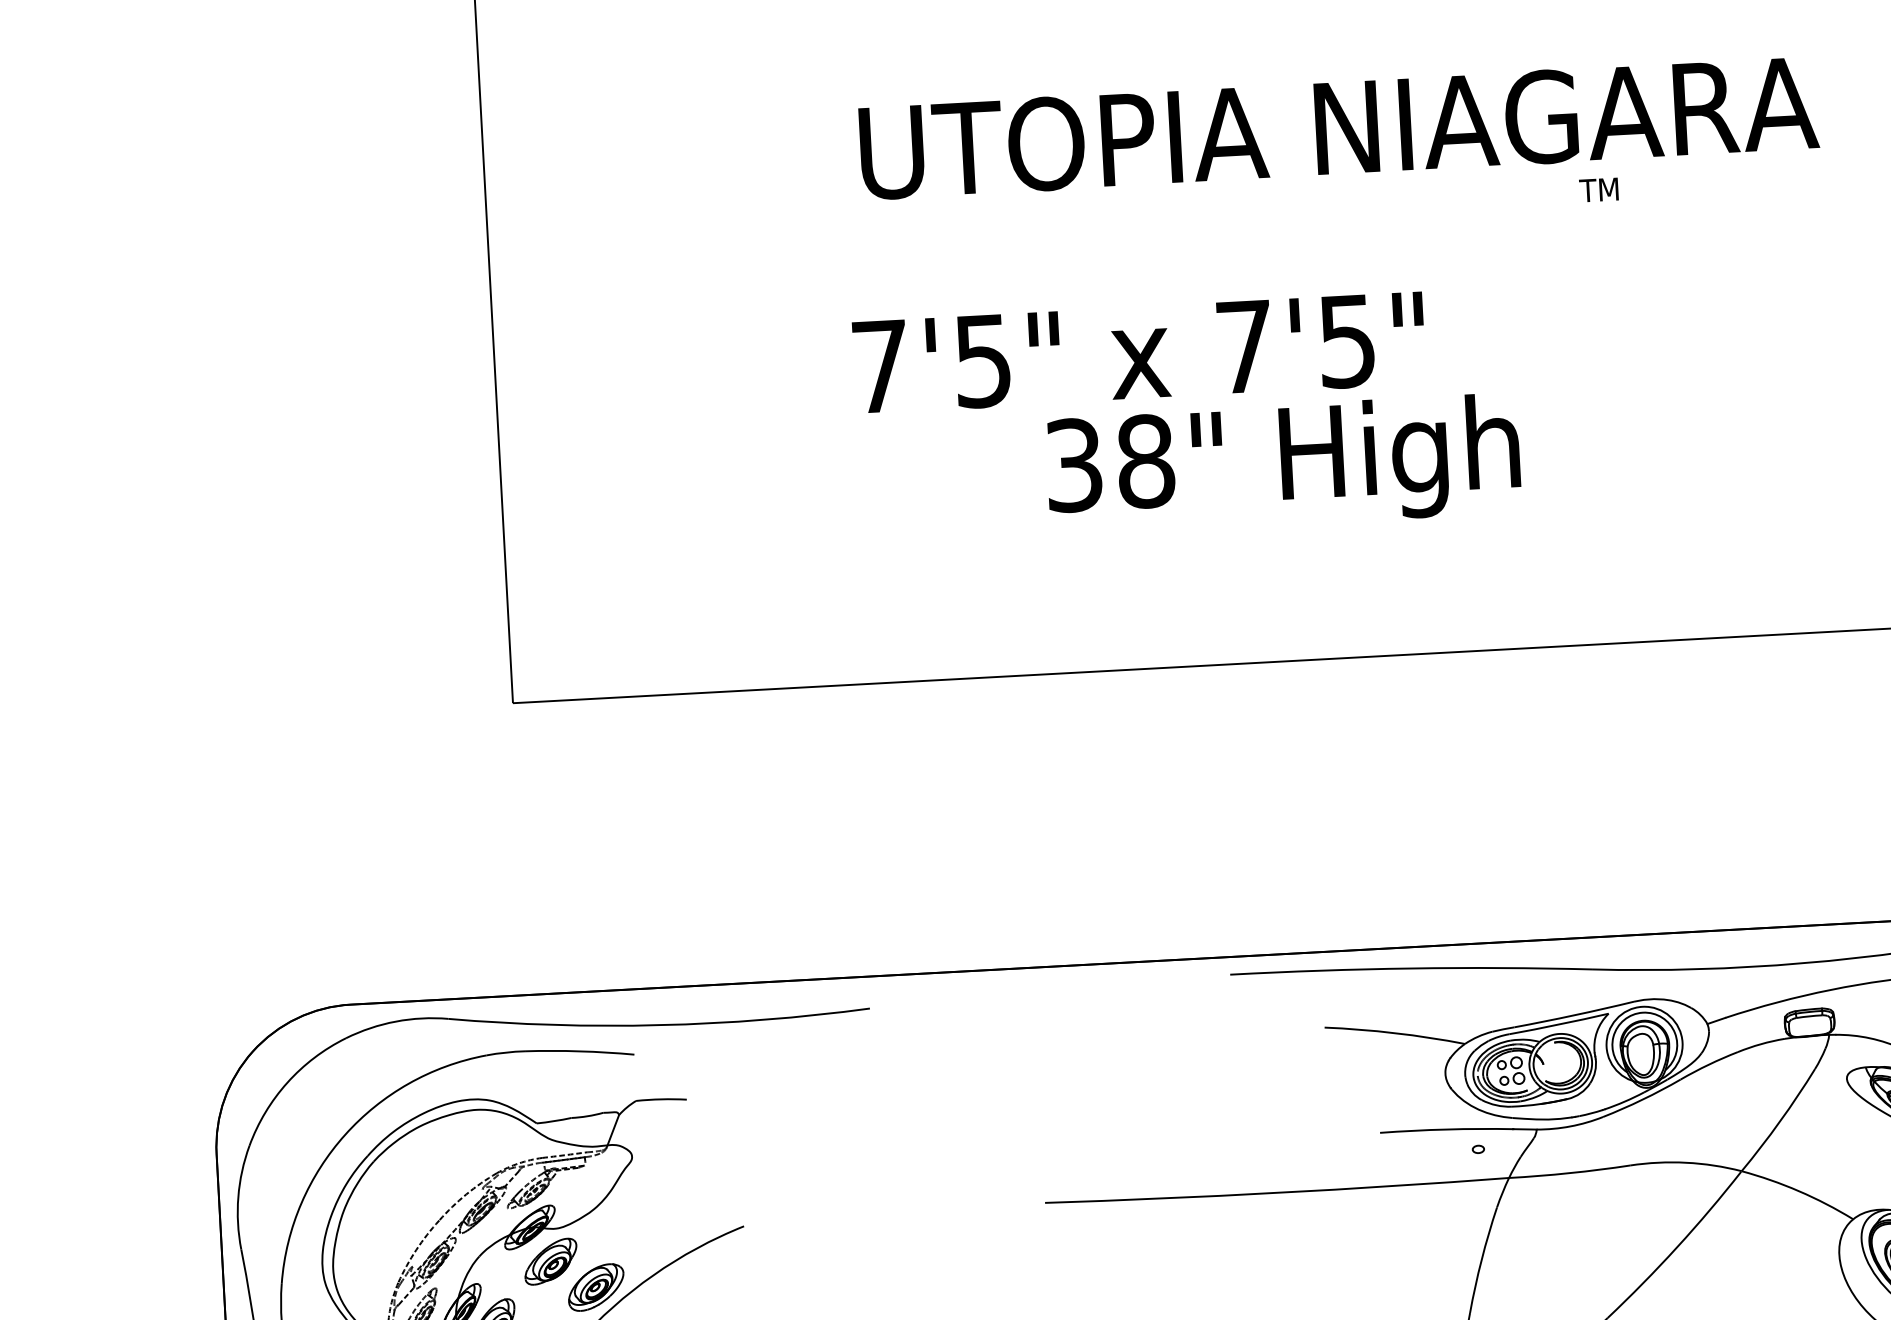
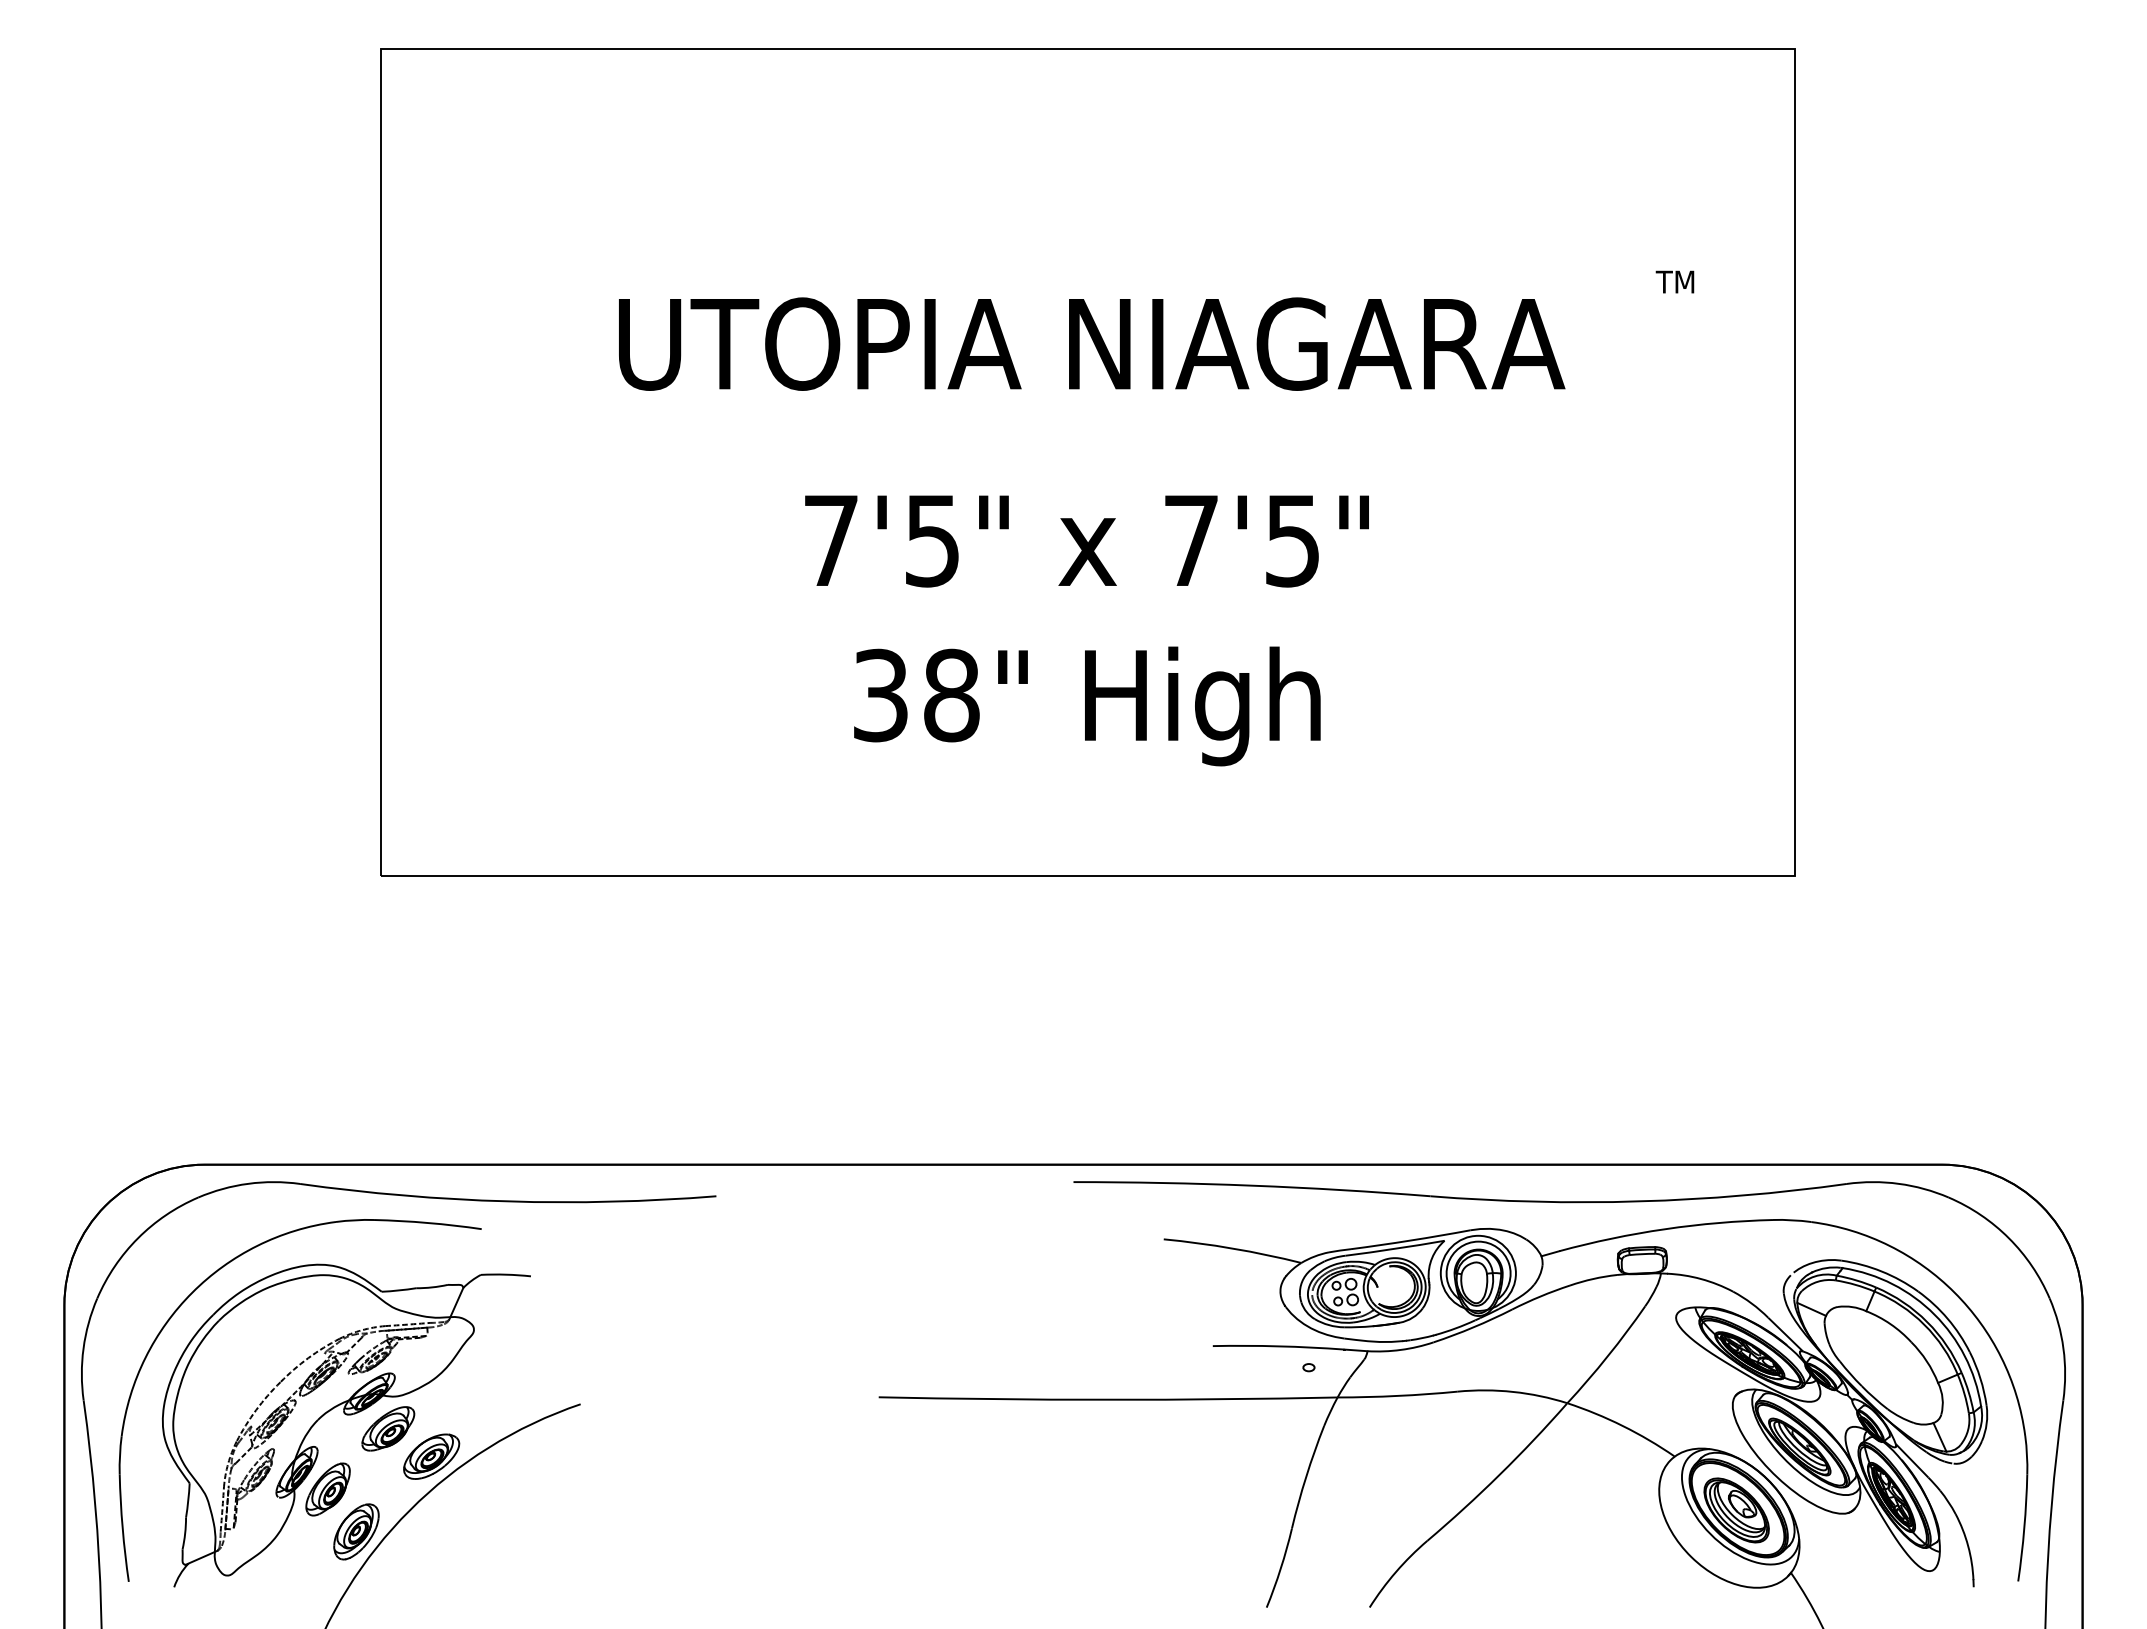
text: (1339, 127) -> (1092, 343), moved
text: (1598, 189) -> (1674, 281), moved
text: (1138, 353) -> (1086, 541), moved
text: (1283, 465) -> (1087, 706), moved

